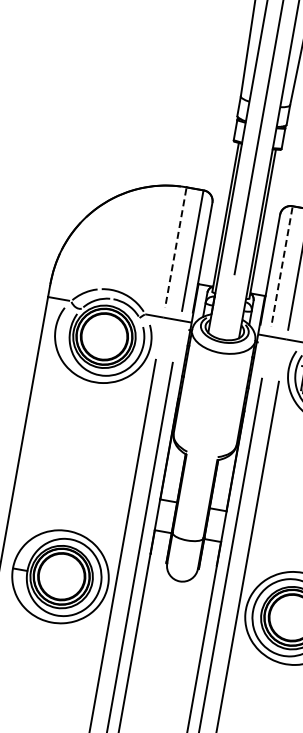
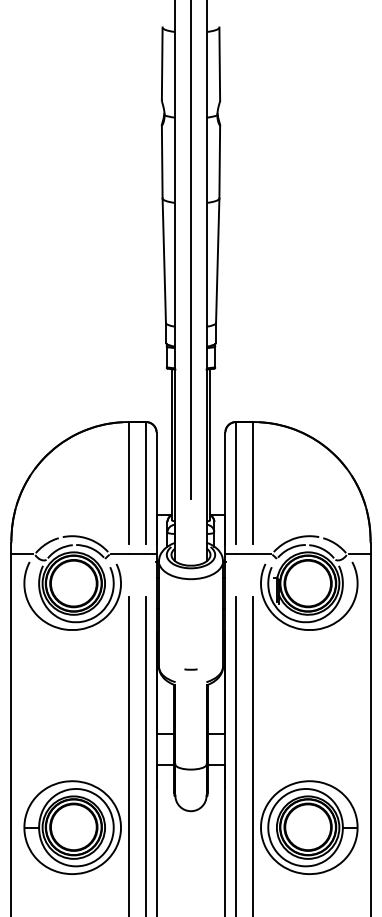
line: (175, 247) -> (128, 483), dashed -> solid
line: (282, 266) -> (236, 483), dashed -> solid
line: (204, 441) -> (190, 669), added

